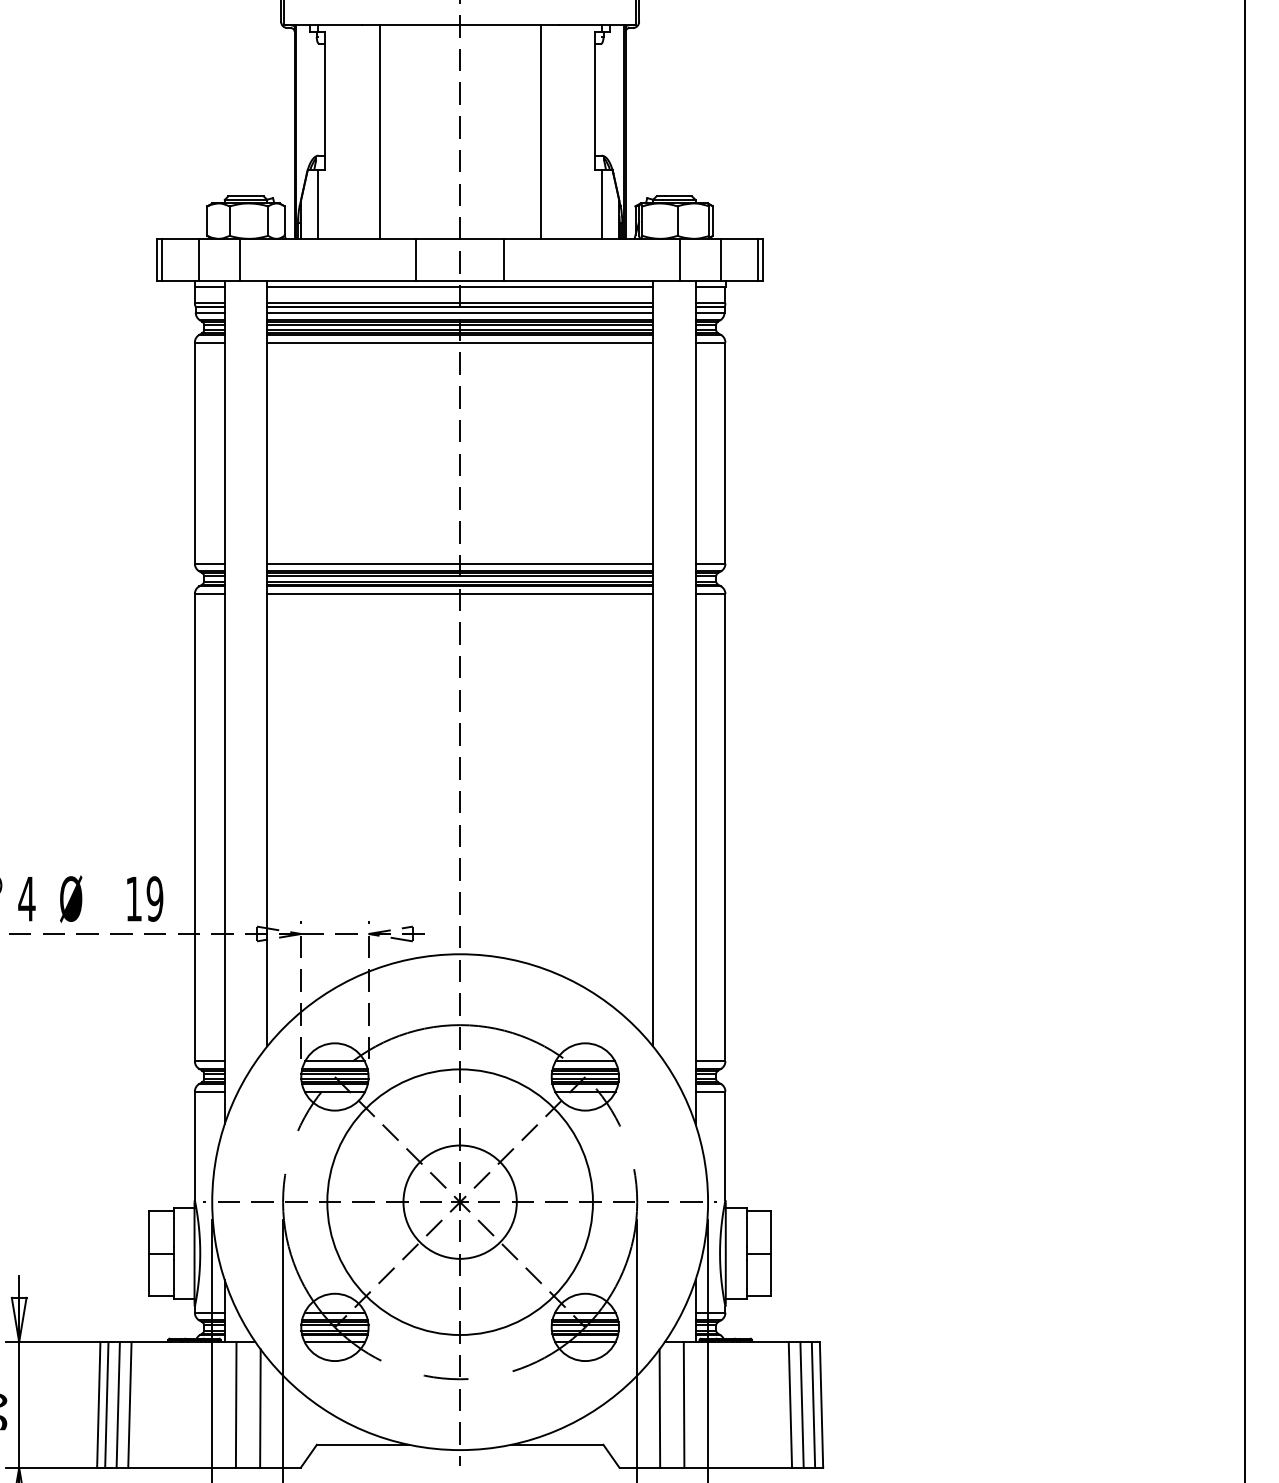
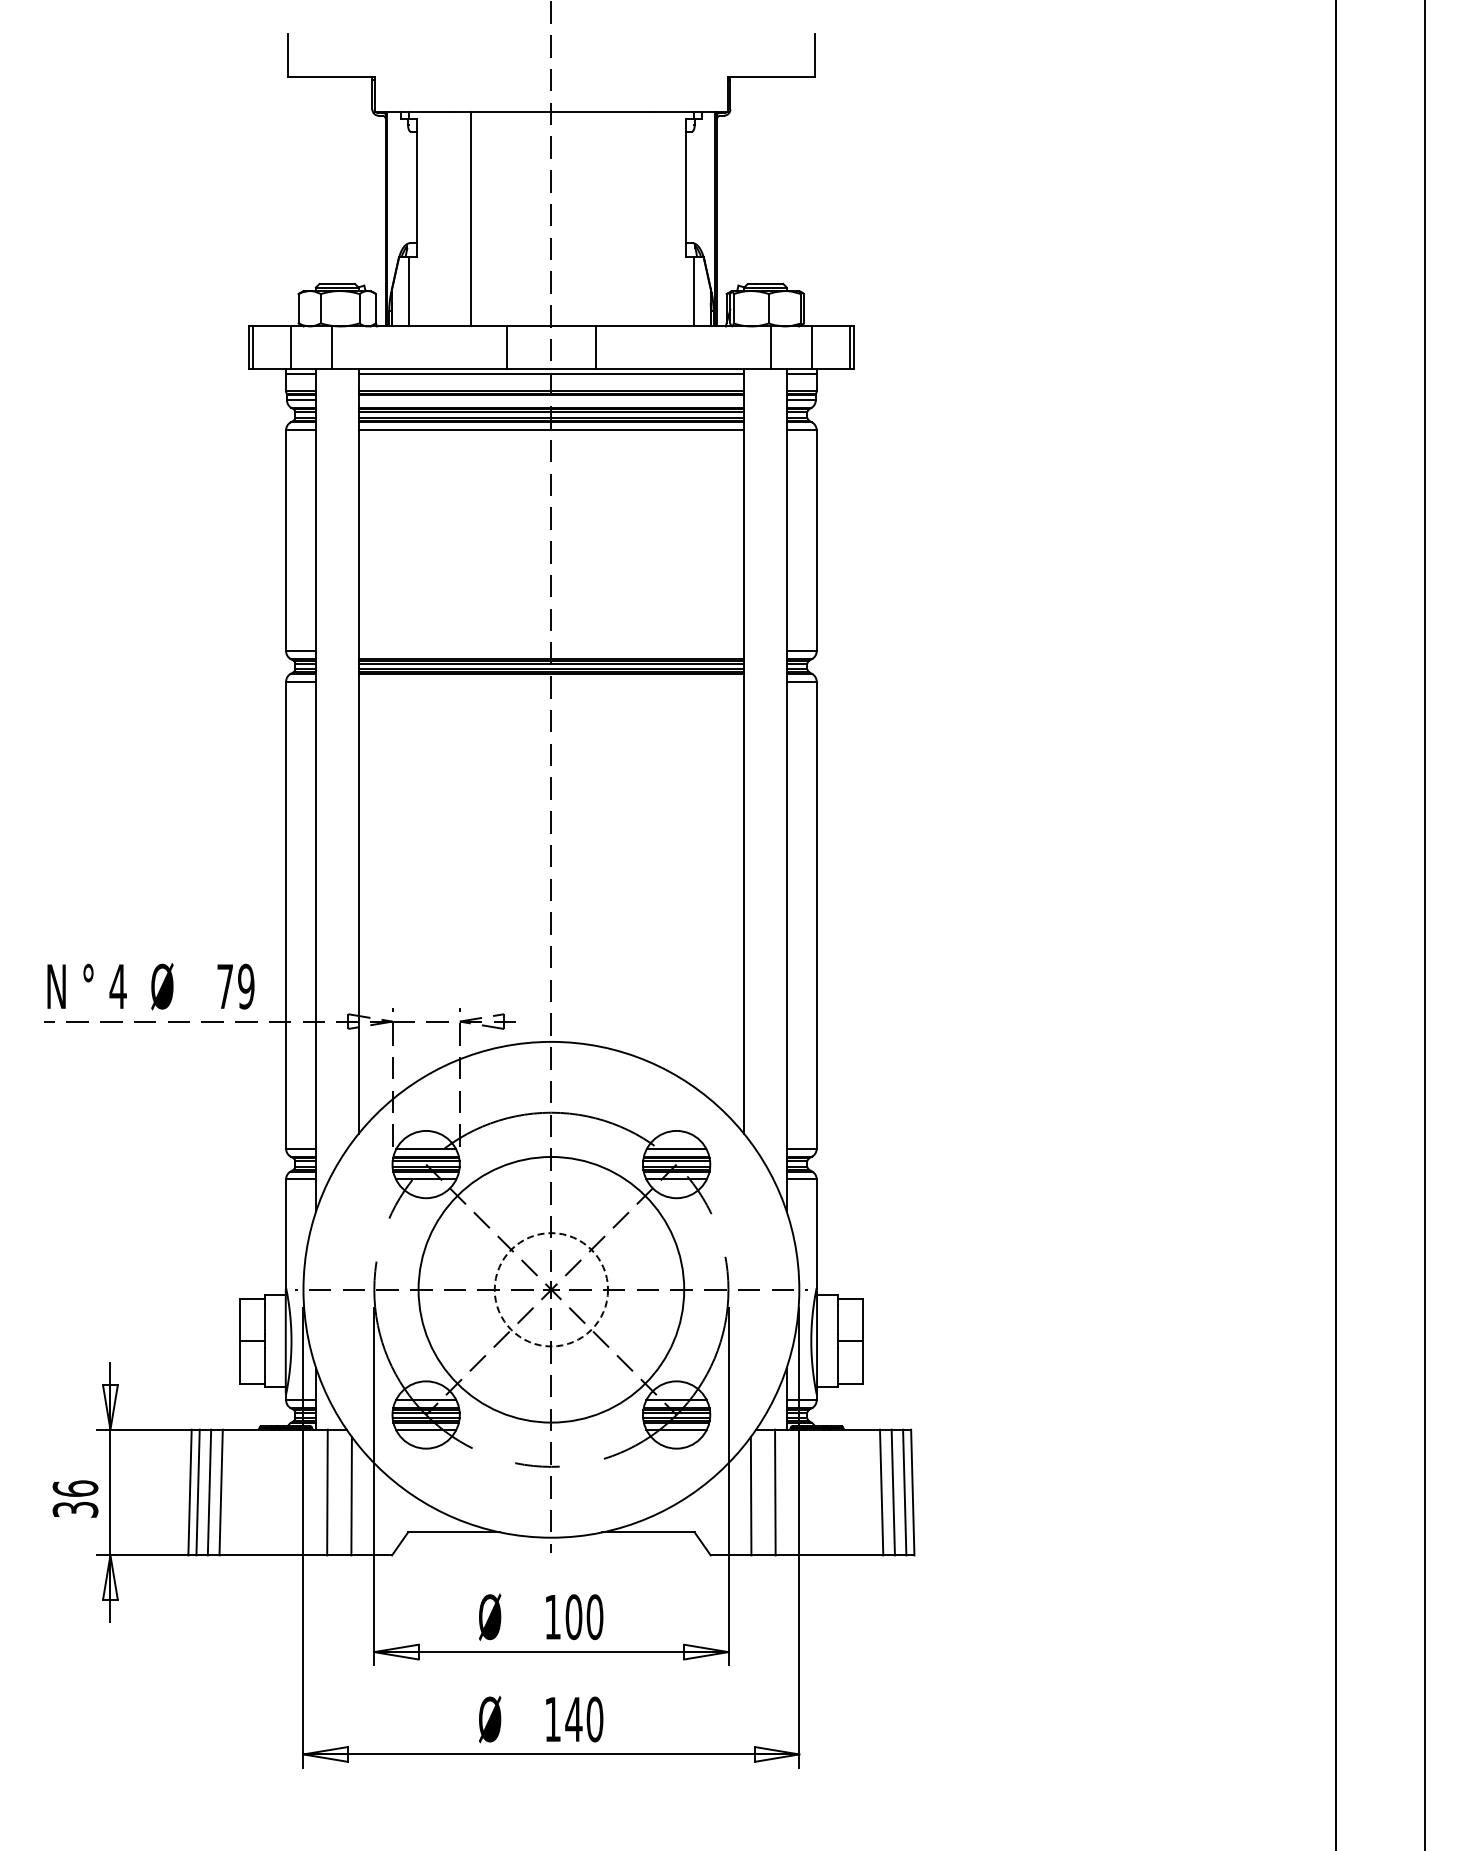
line: (540, 131) -> (631, 219), removed
line: (460, 312) -> (551, 400), removed
line: (460, 563) -> (551, 651), removed
line: (460, 593) -> (551, 681), removed
text: (133, 898) -> (224, 986), 19 -> 79
circle: (460, 1201) -> (551, 1289), solid -> dashed

